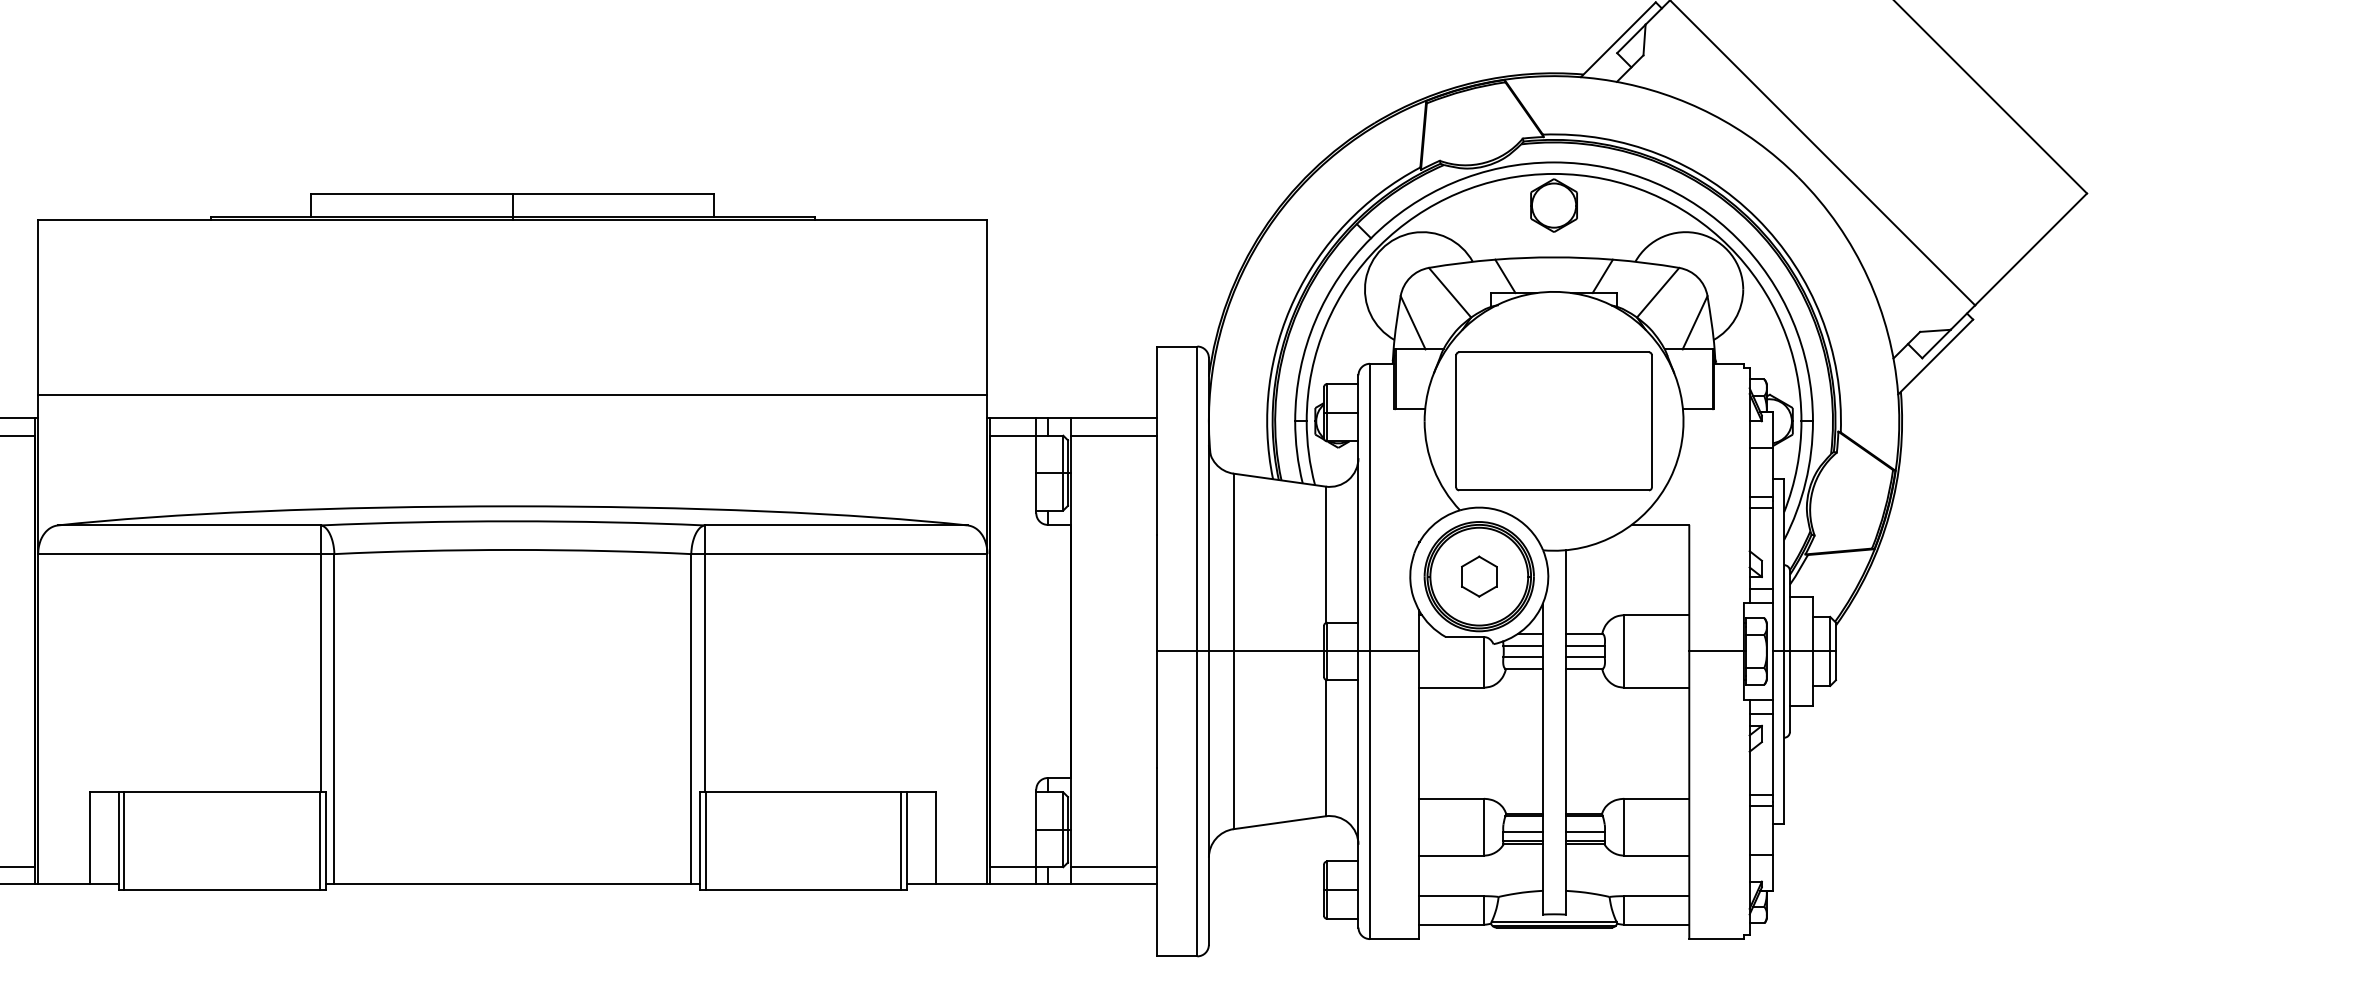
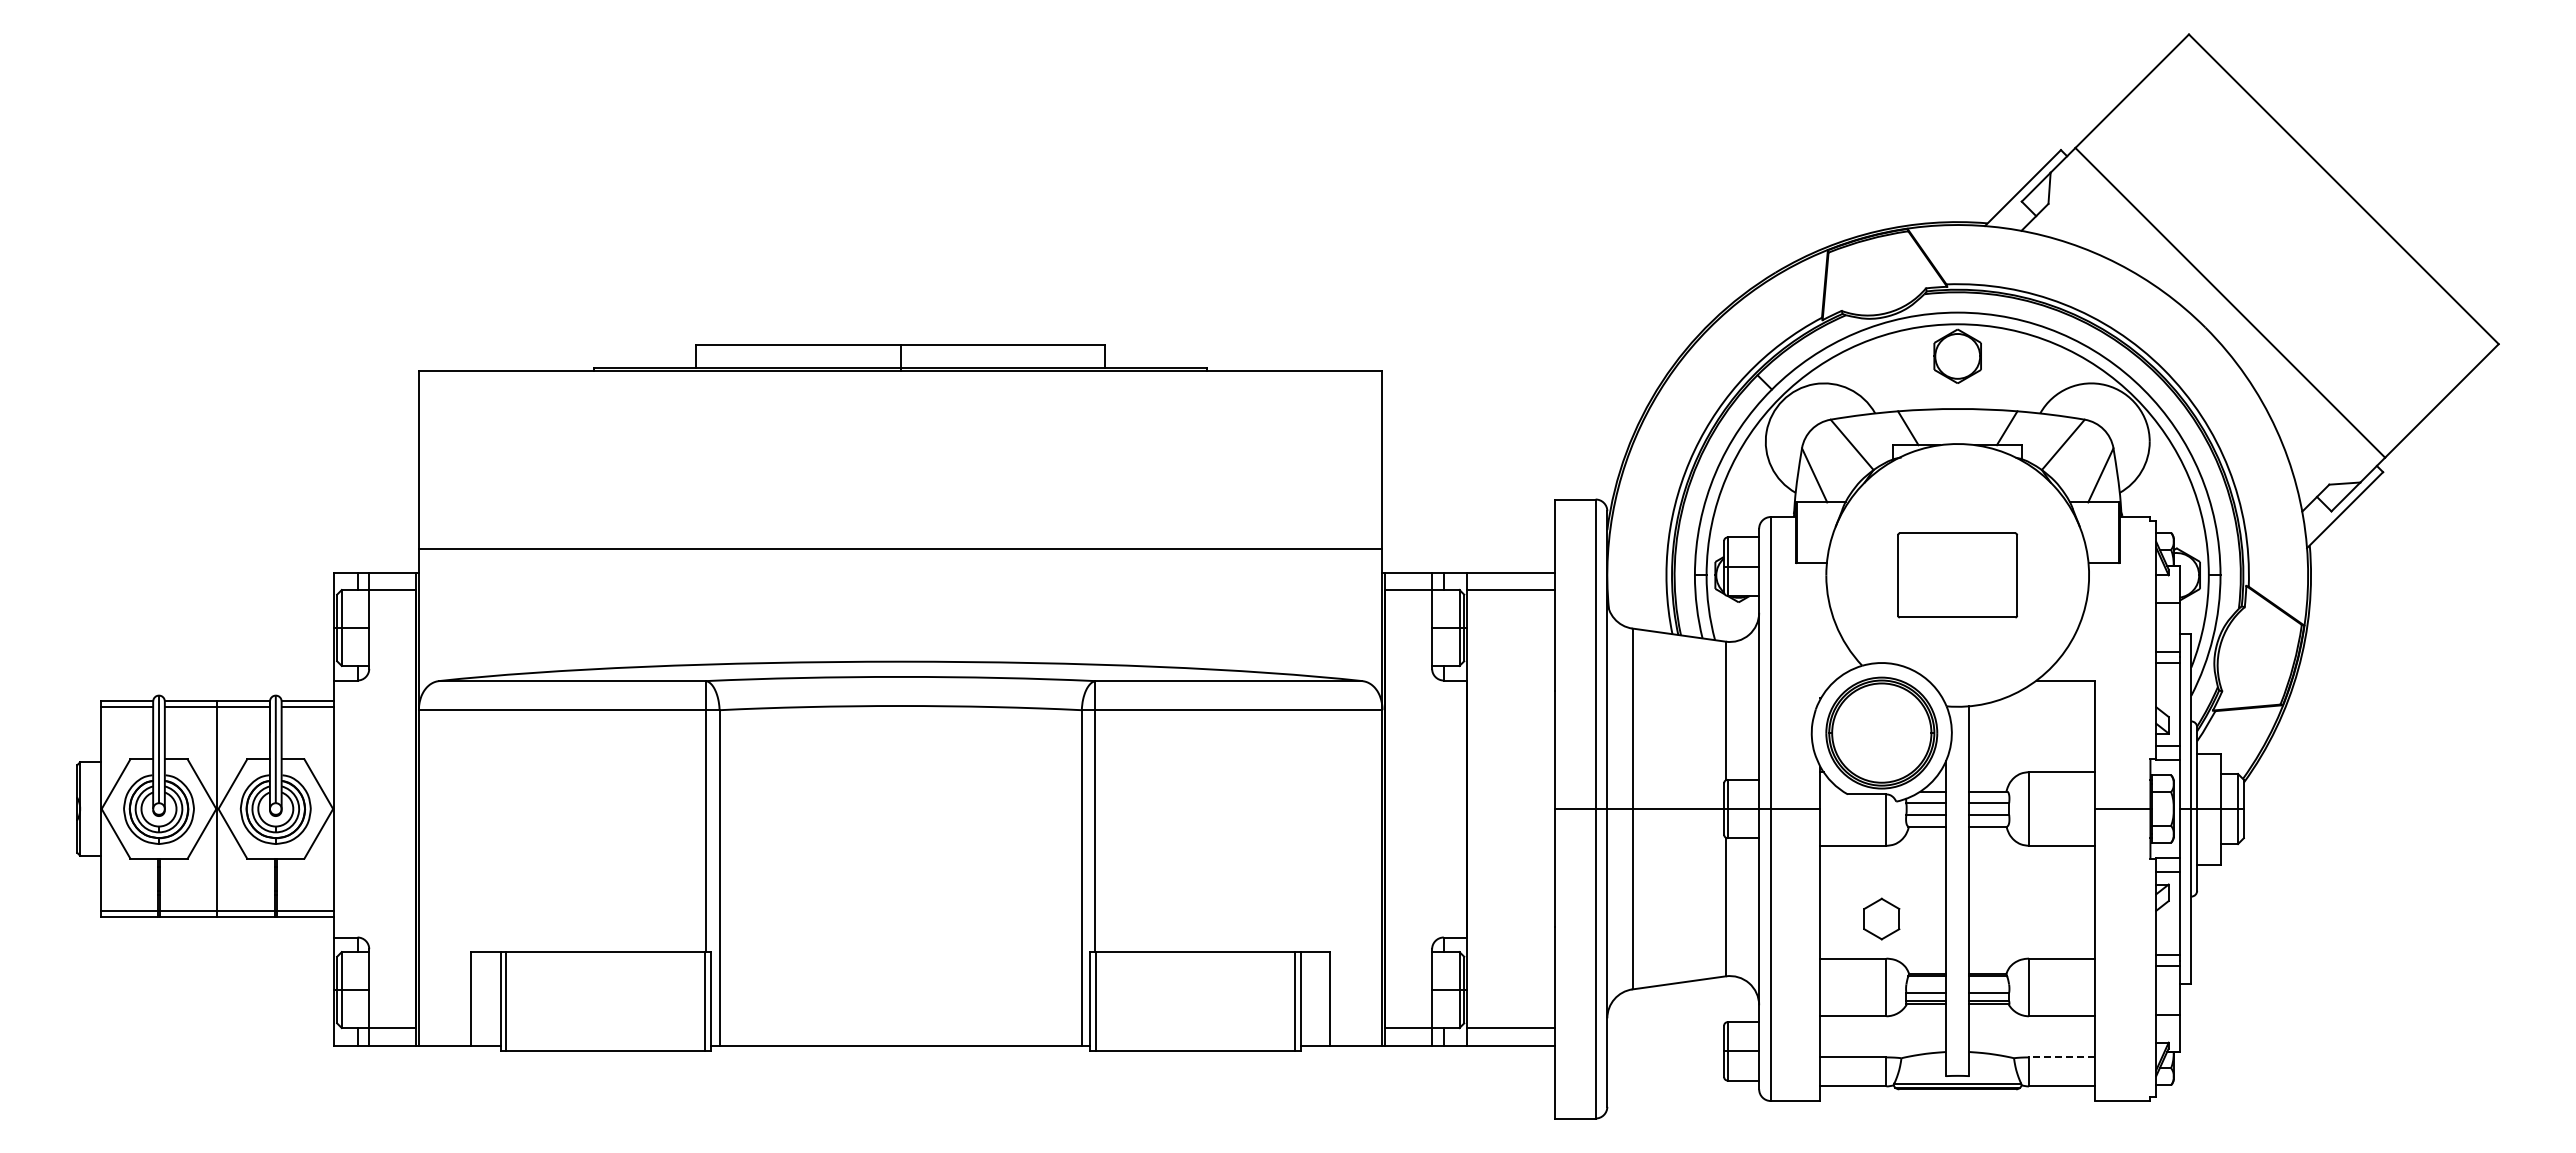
part: (1553, 421) -> (1957, 575), size x0.6
part: (1478, 576) -> (1881, 918), moved
line: (1656, 896) -> (2061, 1057), solid -> dashed

